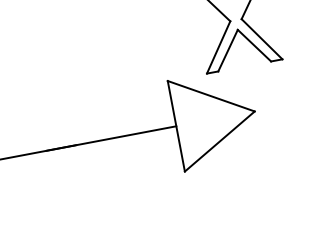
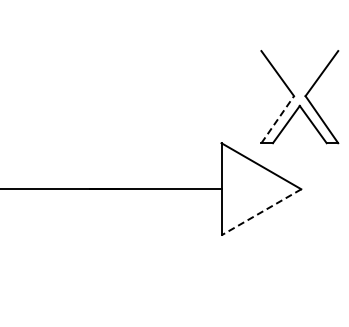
line: (218, 47) -> (277, 119), solid -> dashed
line: (219, 141) -> (261, 212), solid -> dashed

